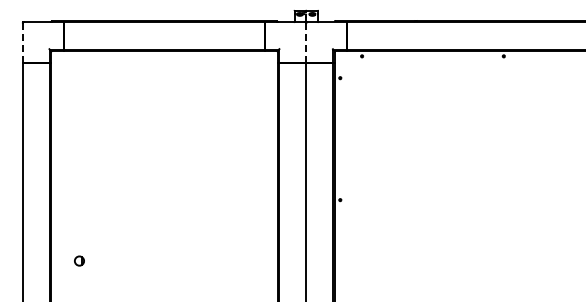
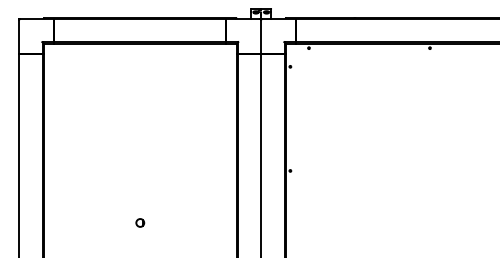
line: (22, 43) -> (19, 37), dashed -> solid
line: (306, 43) -> (261, 37), dashed -> solid
part: (79, 260) -> (140, 222), moved

